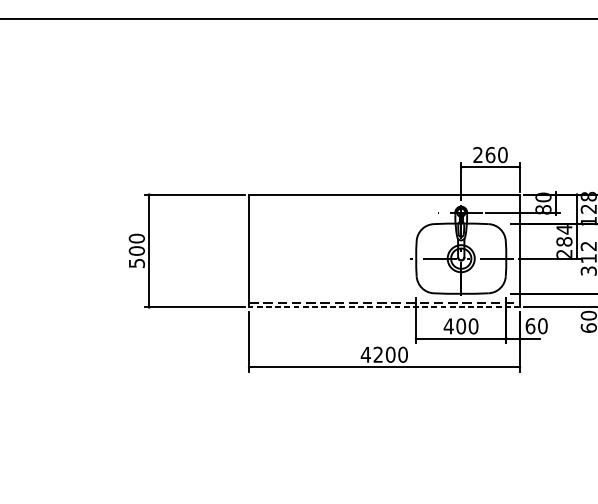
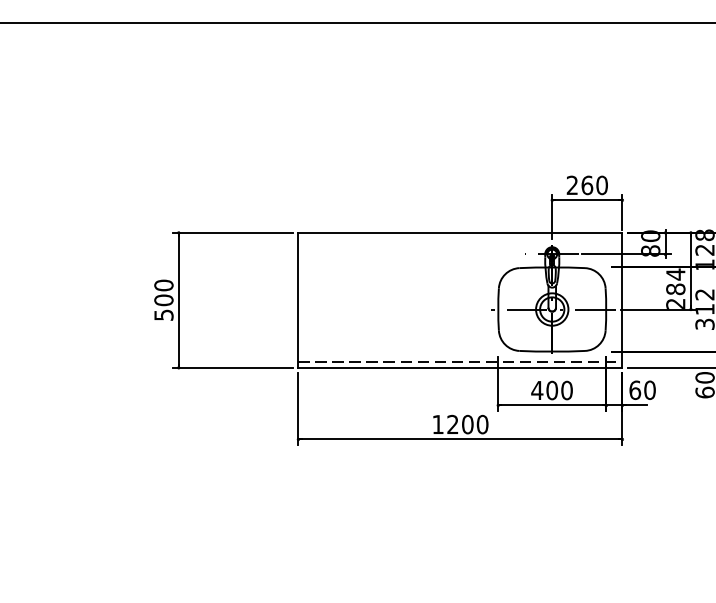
line: (383, 307) -> (459, 367), dashed -> solid
text: (366, 354) -> (438, 424), 4200 -> 1200

